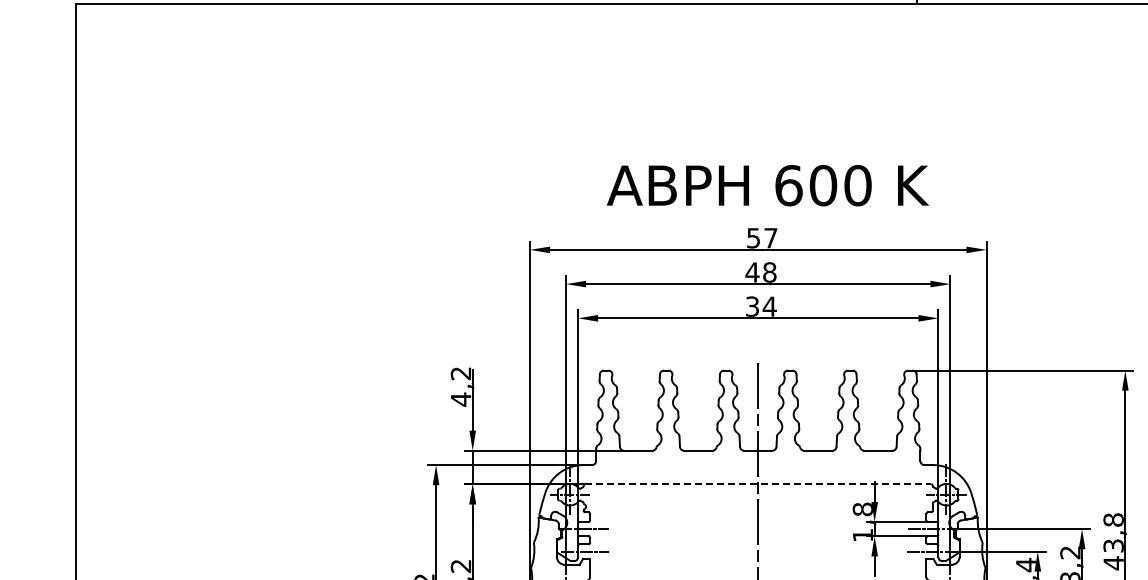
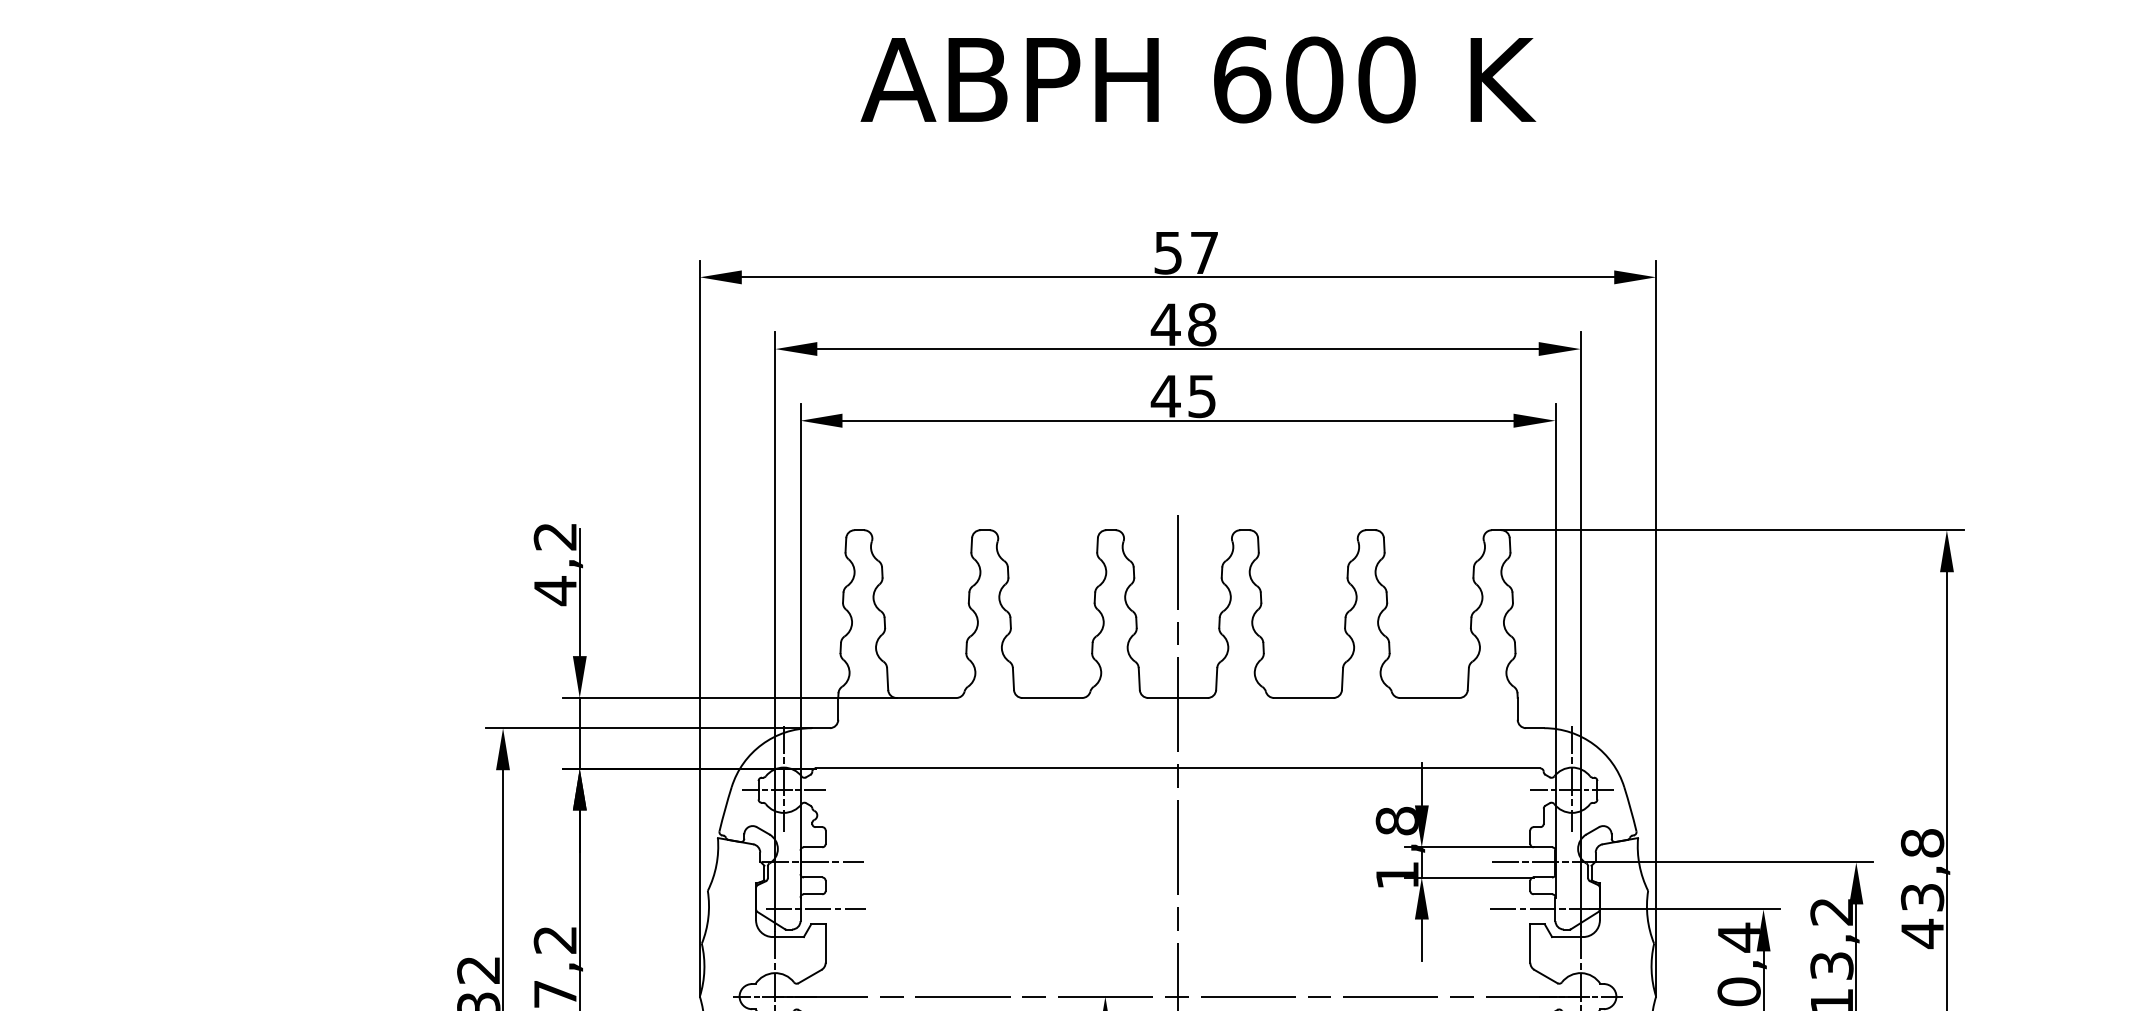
text: (767, 185) -> (1197, 79), moved
text: (760, 306) -> (1182, 395), 34 -> 45
line: (758, 484) -> (1178, 768), dashed -> solid

